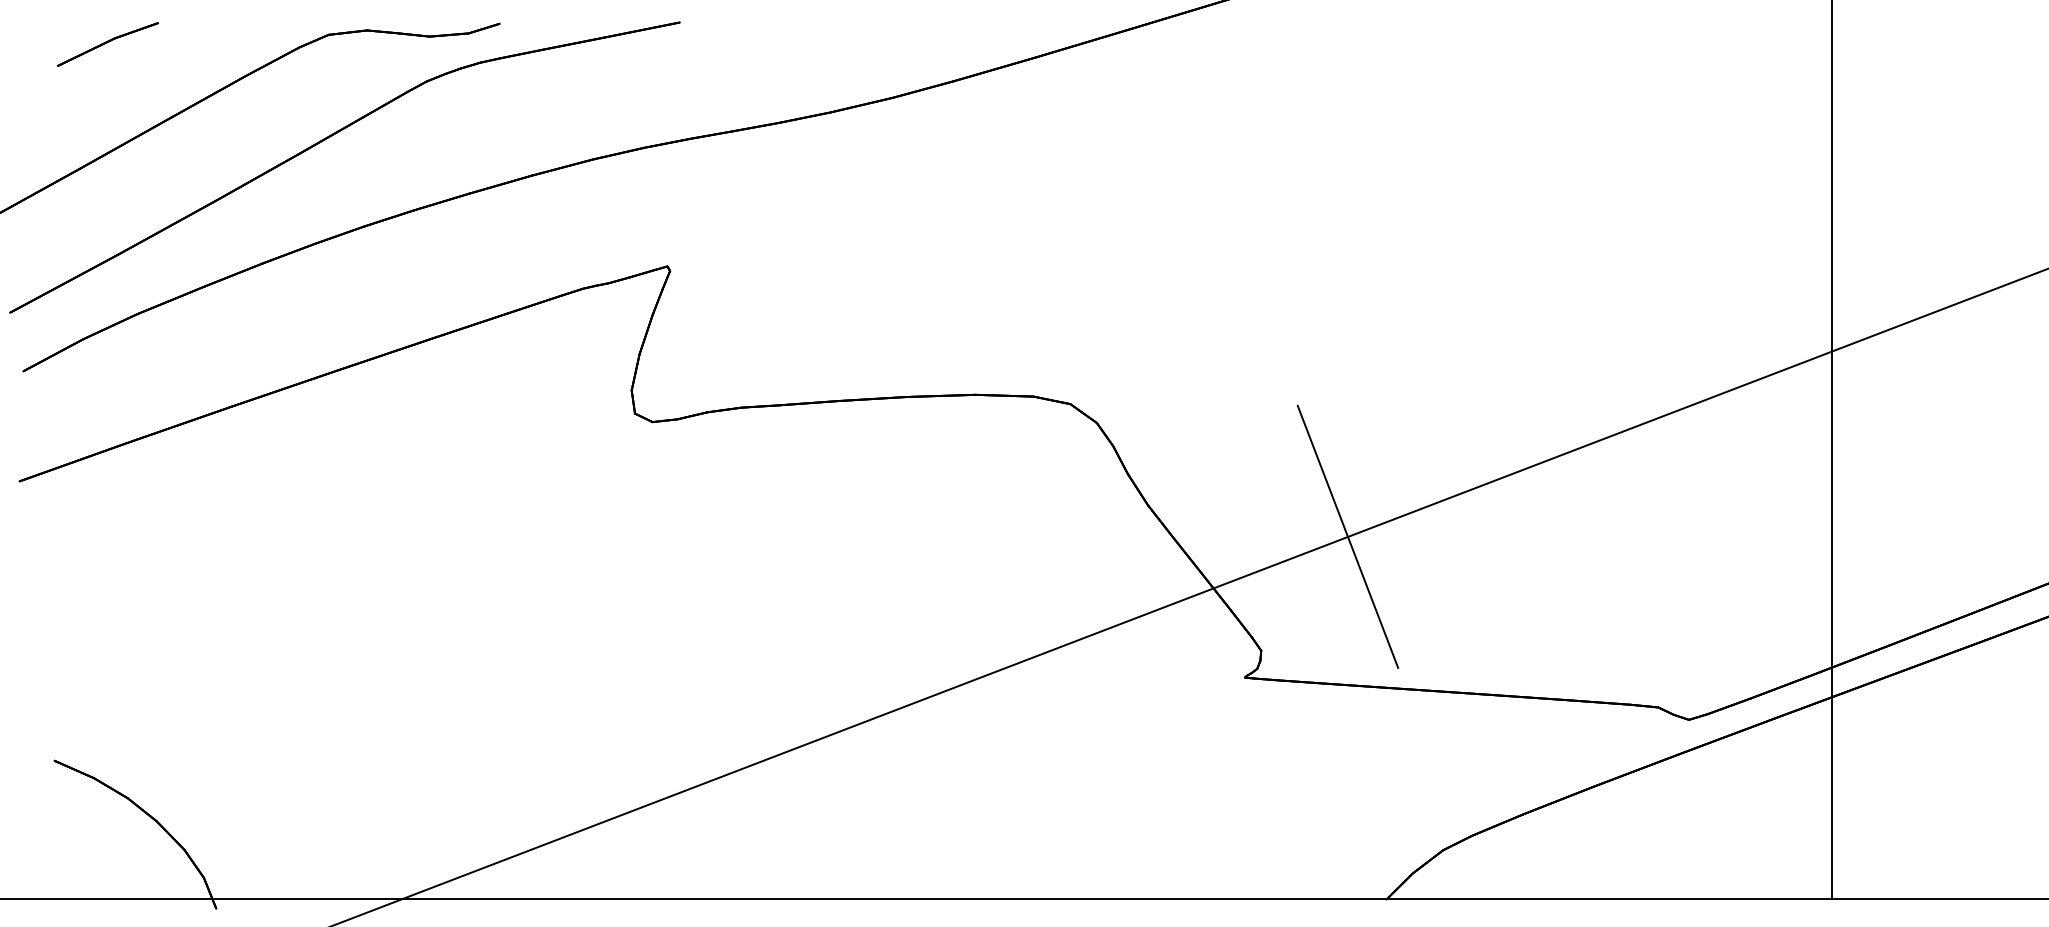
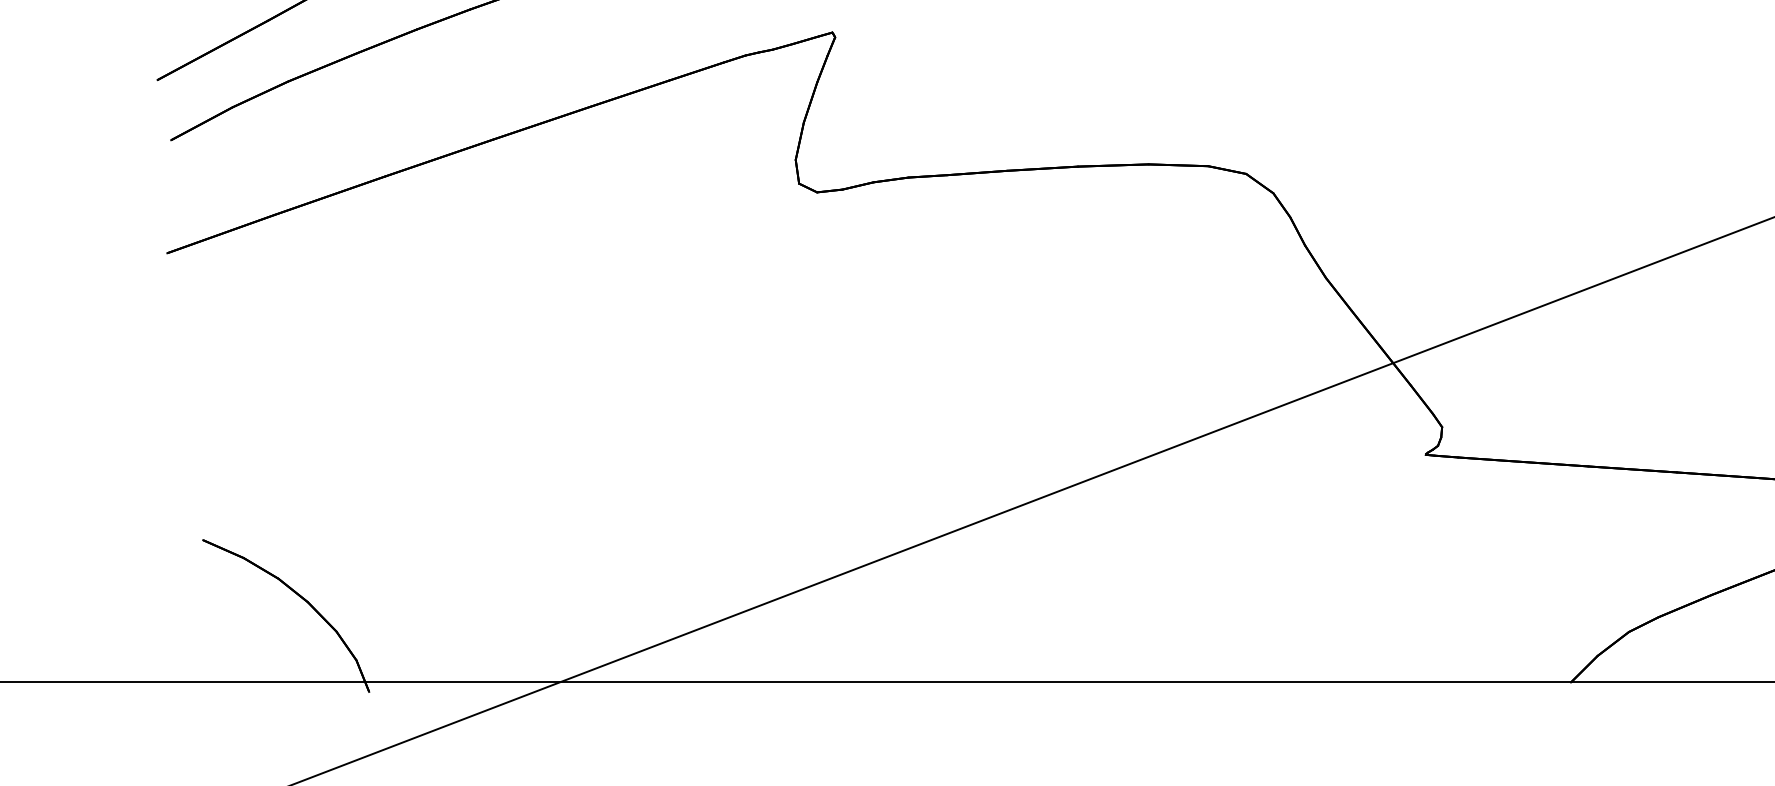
line: (1347, 536) -> (1530, 309), removed

